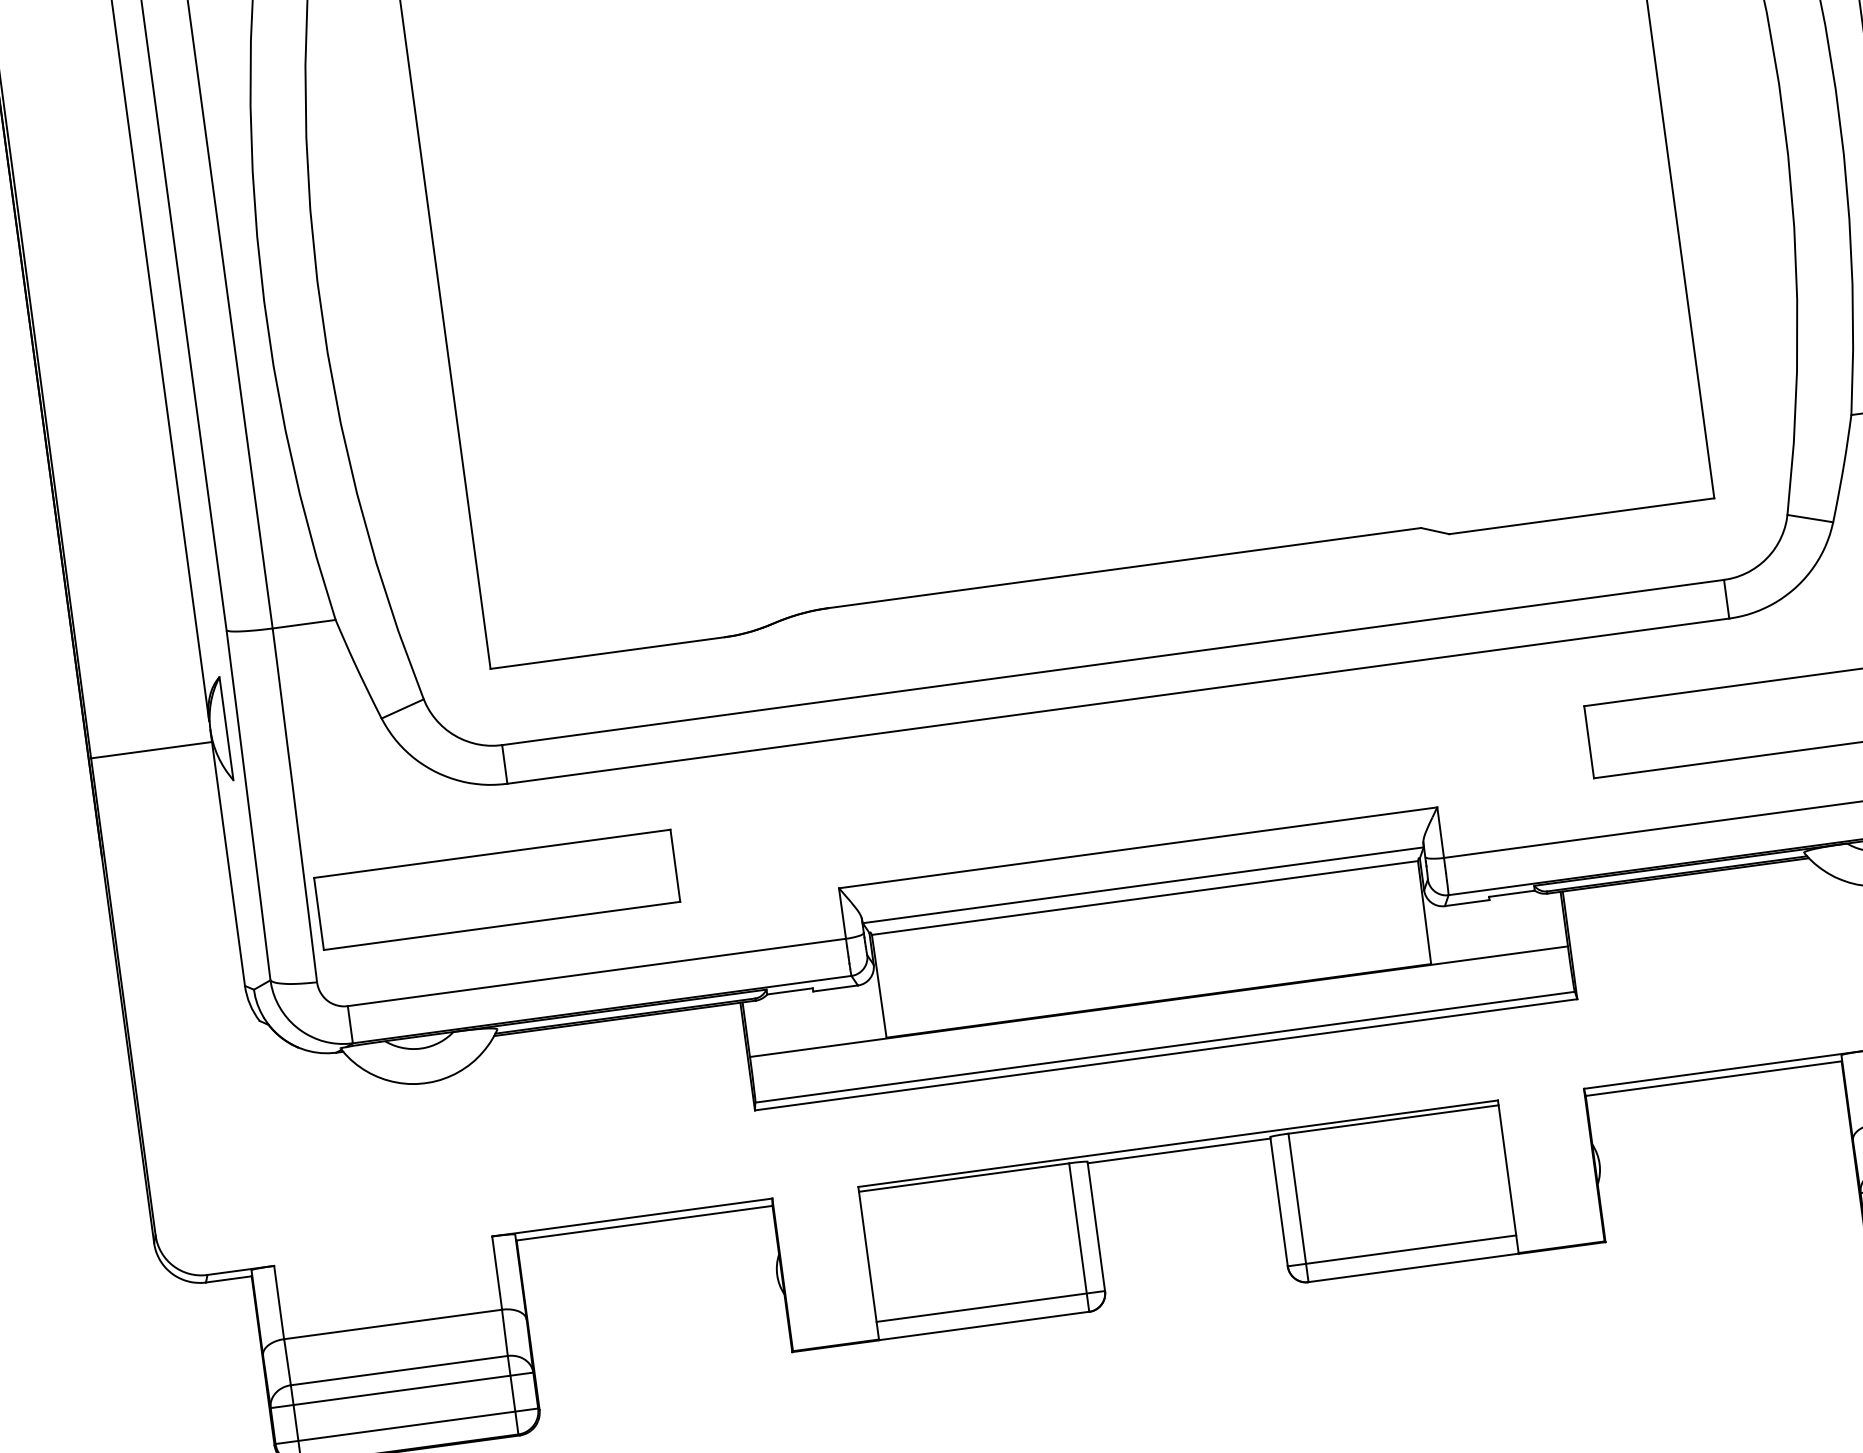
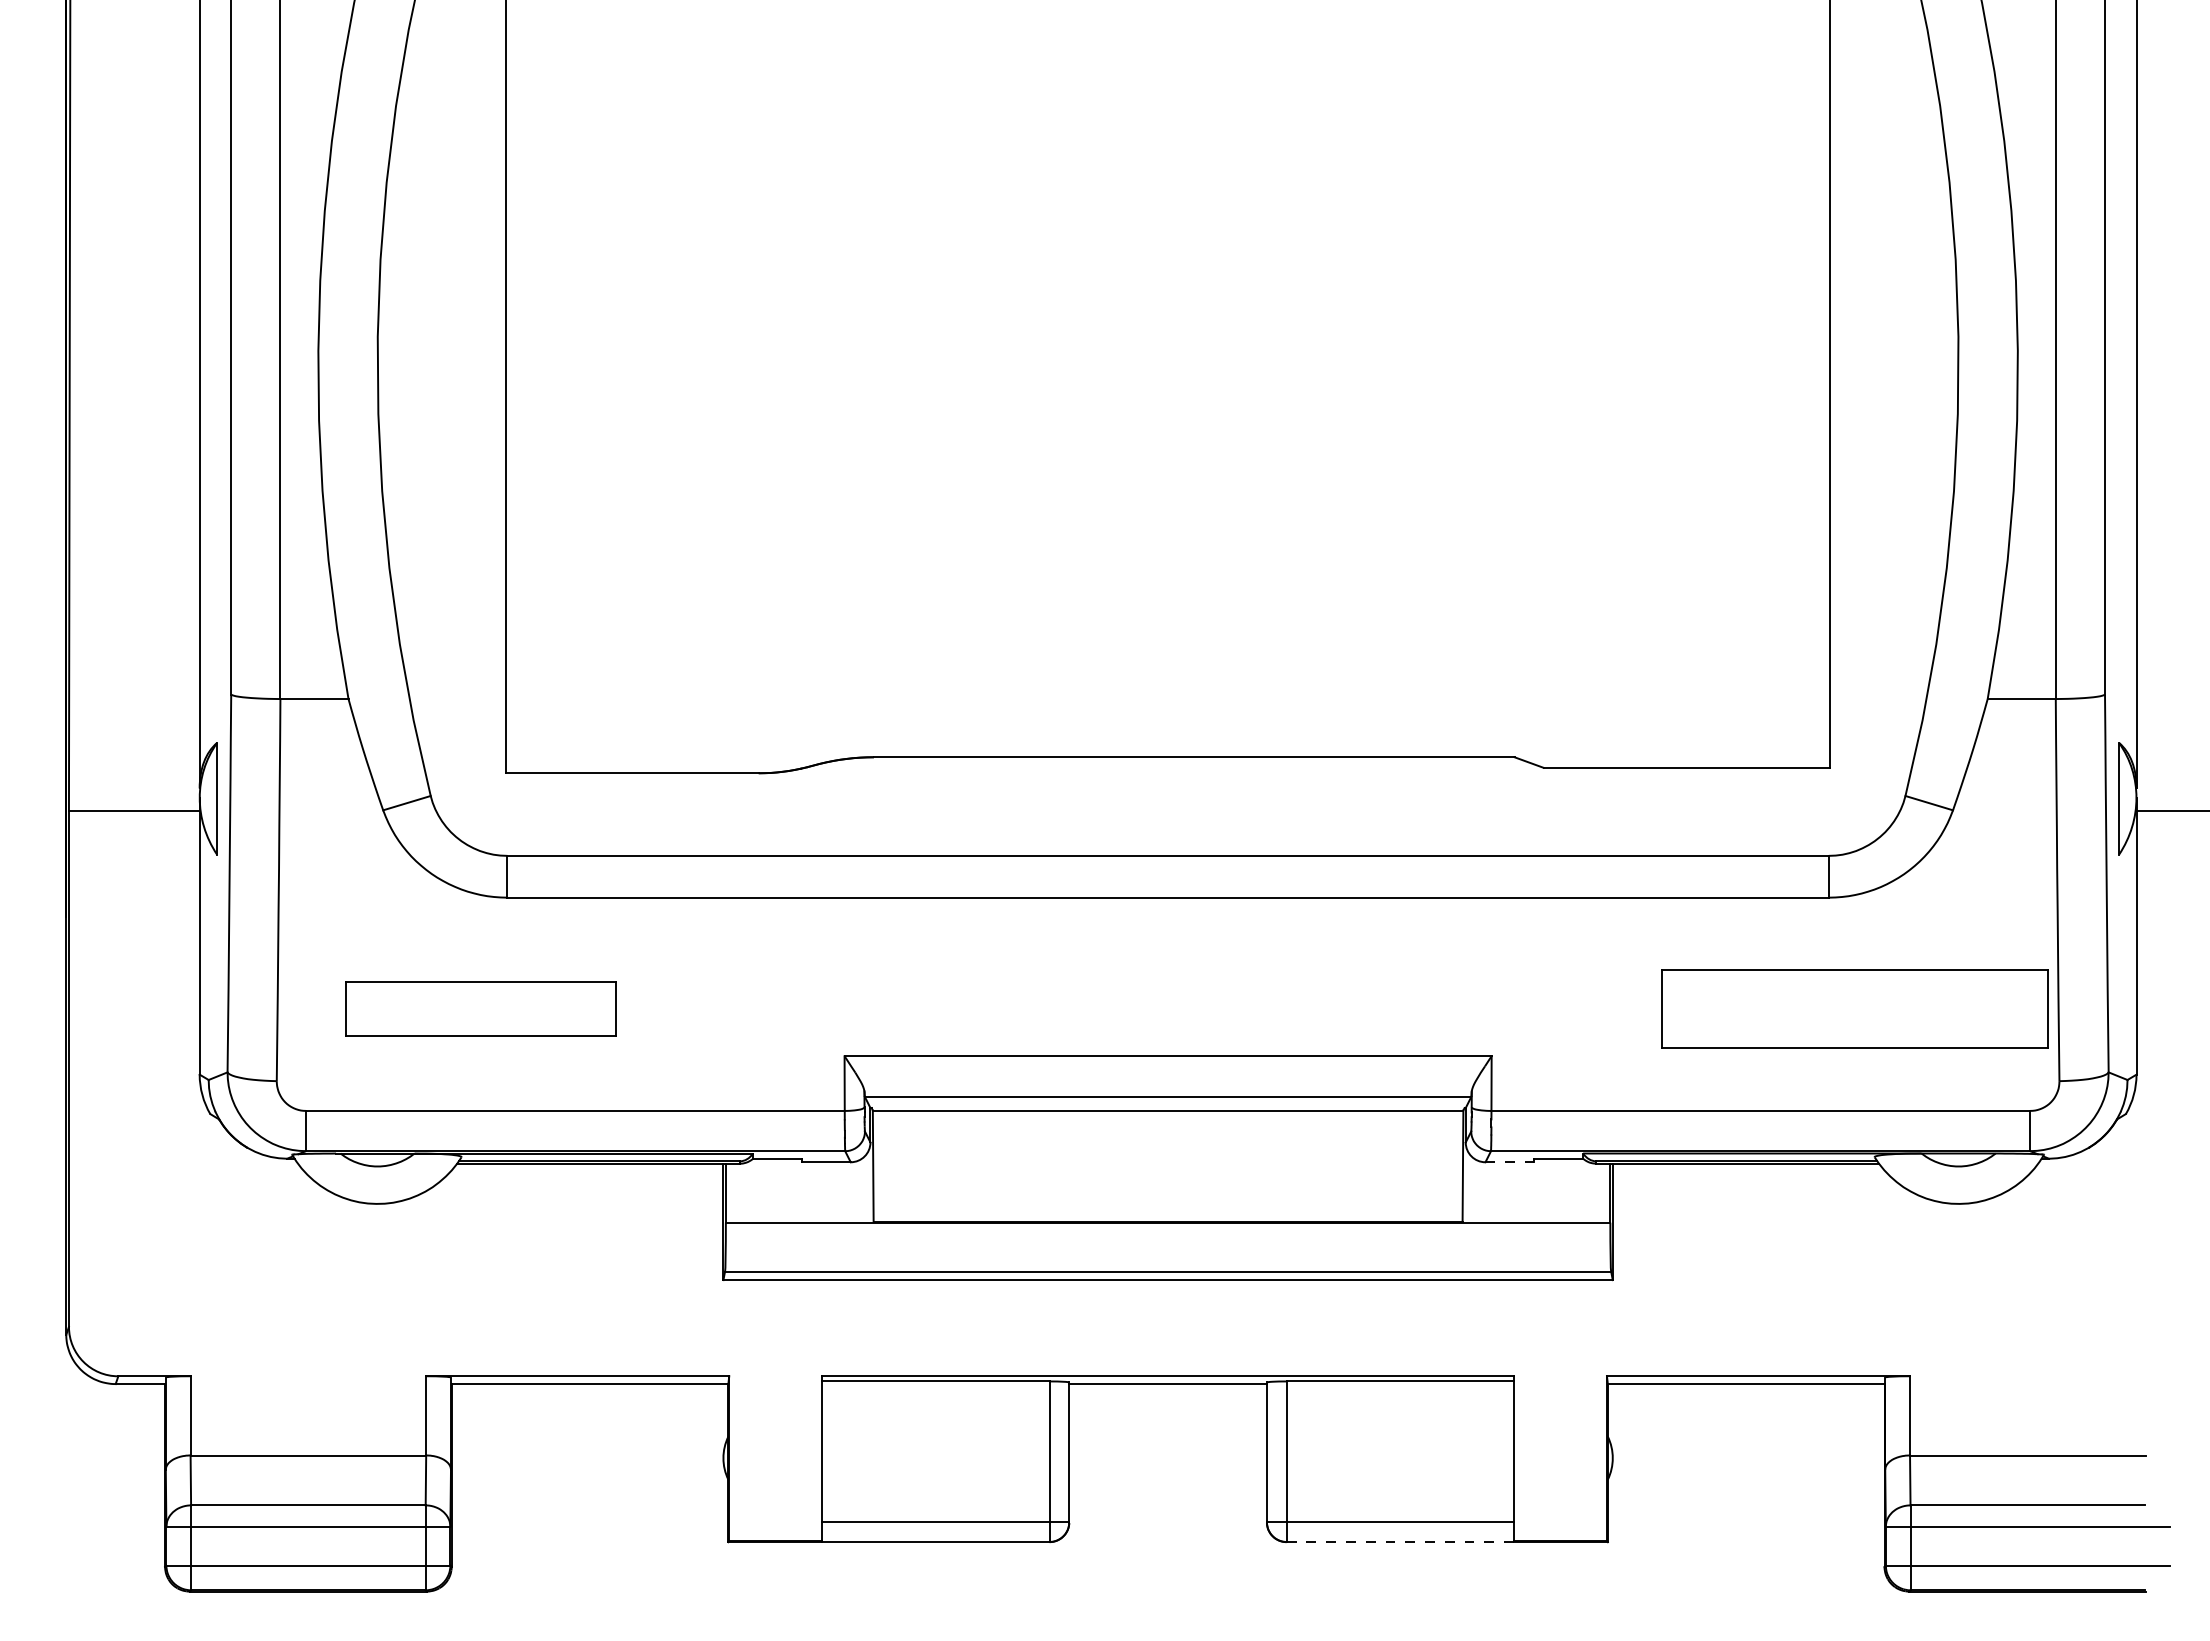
part: (497, 889) -> (481, 1008), size x0.7
line: (1468, 903) -> (1510, 1162), solid -> dashed
line: (1413, 1267) -> (1400, 1541), solid -> dashed

